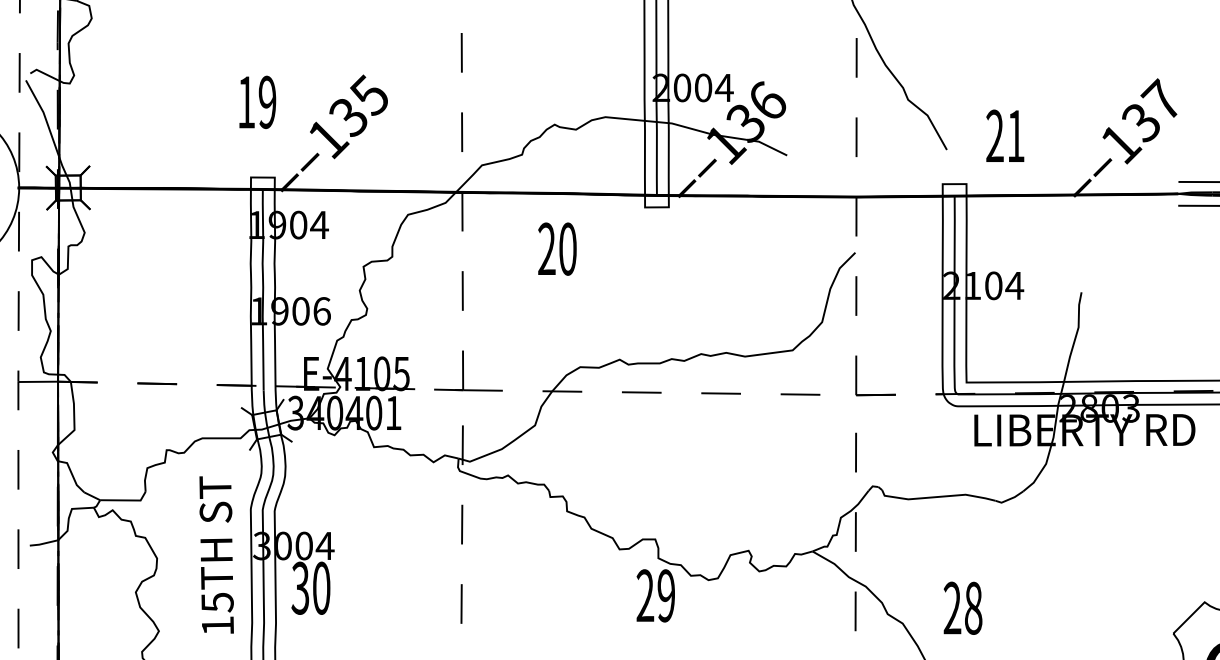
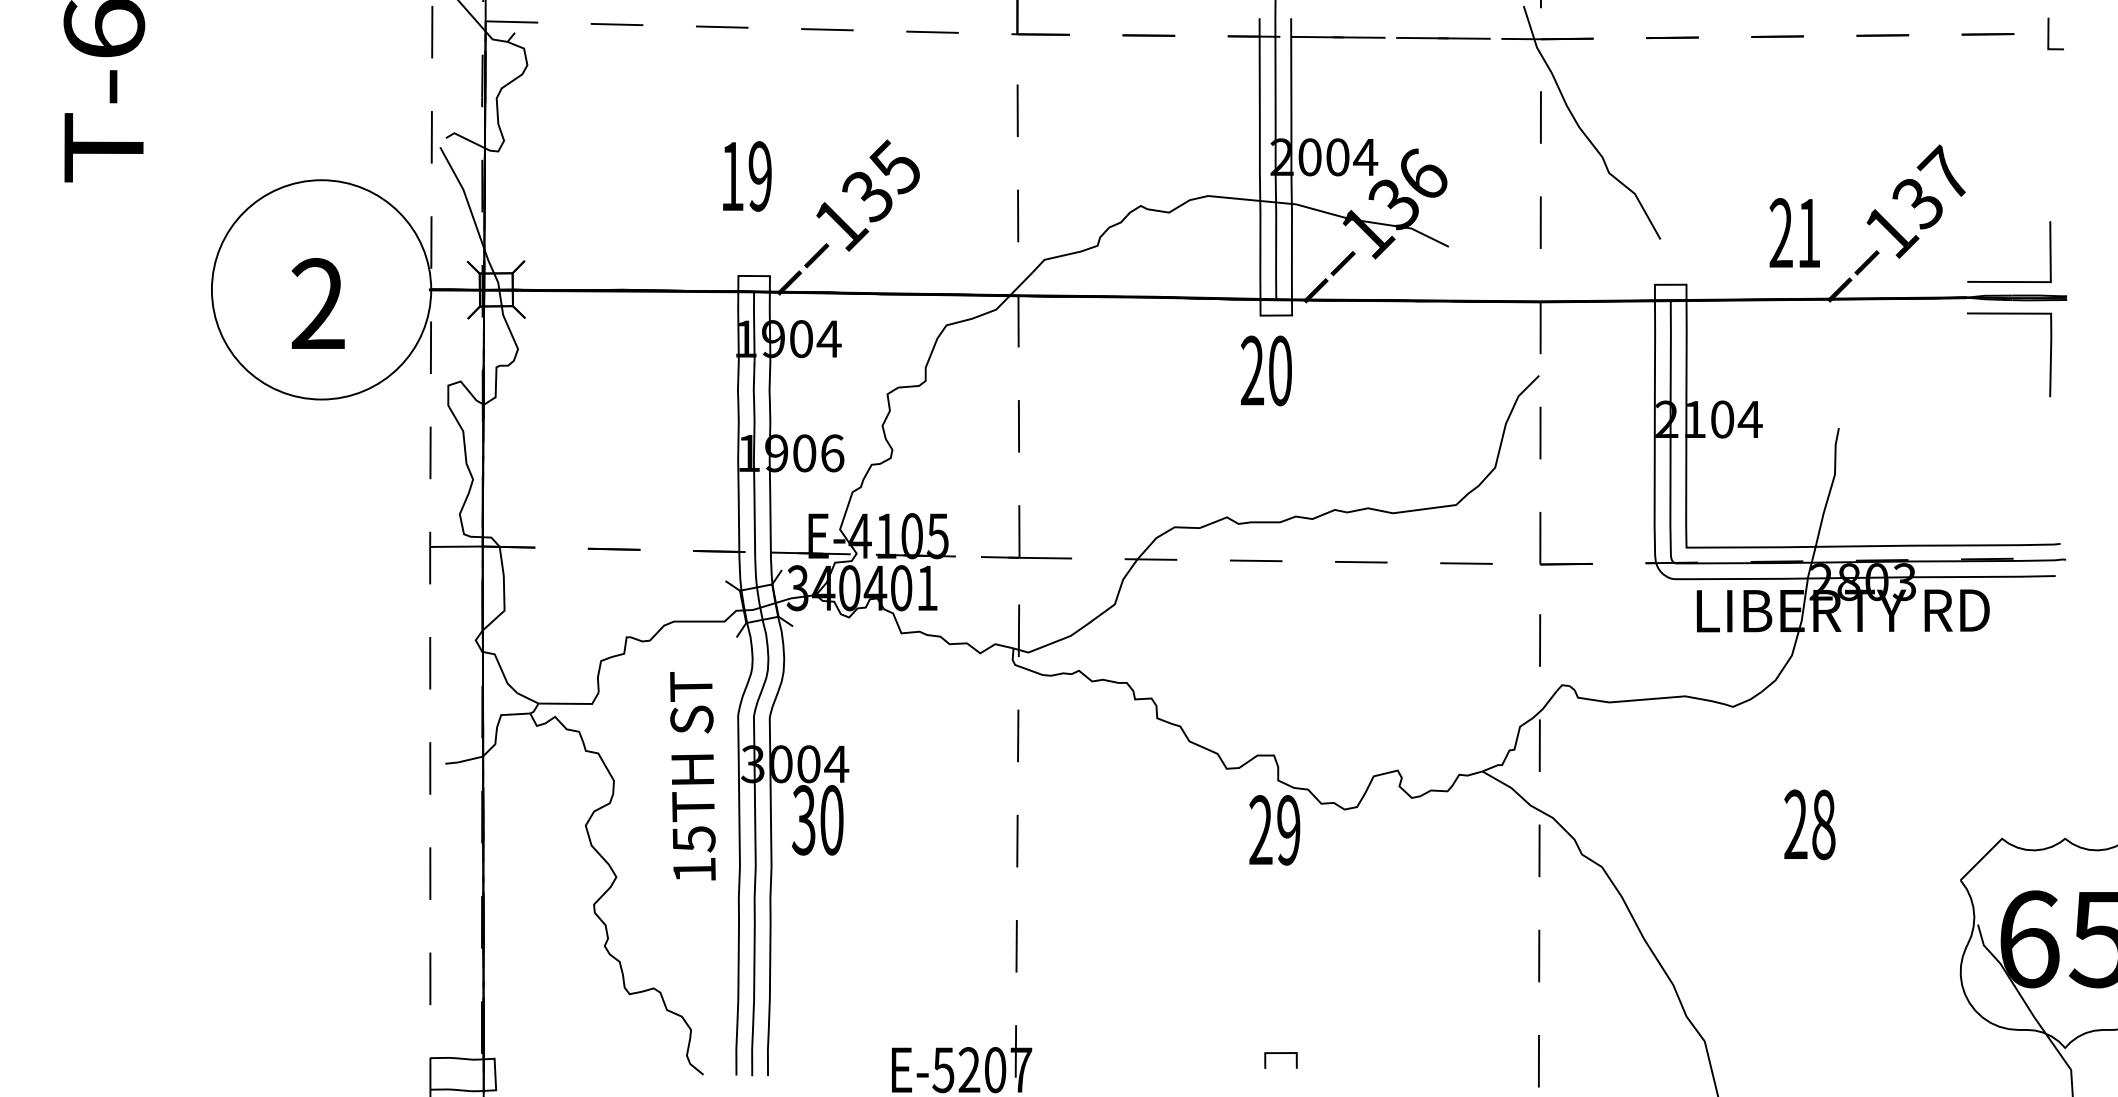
text: (1005, 135) -> (1794, 232), moved
text: (556, 248) -> (1265, 370), moved
text: (962, 608) -> (1809, 824), moved

